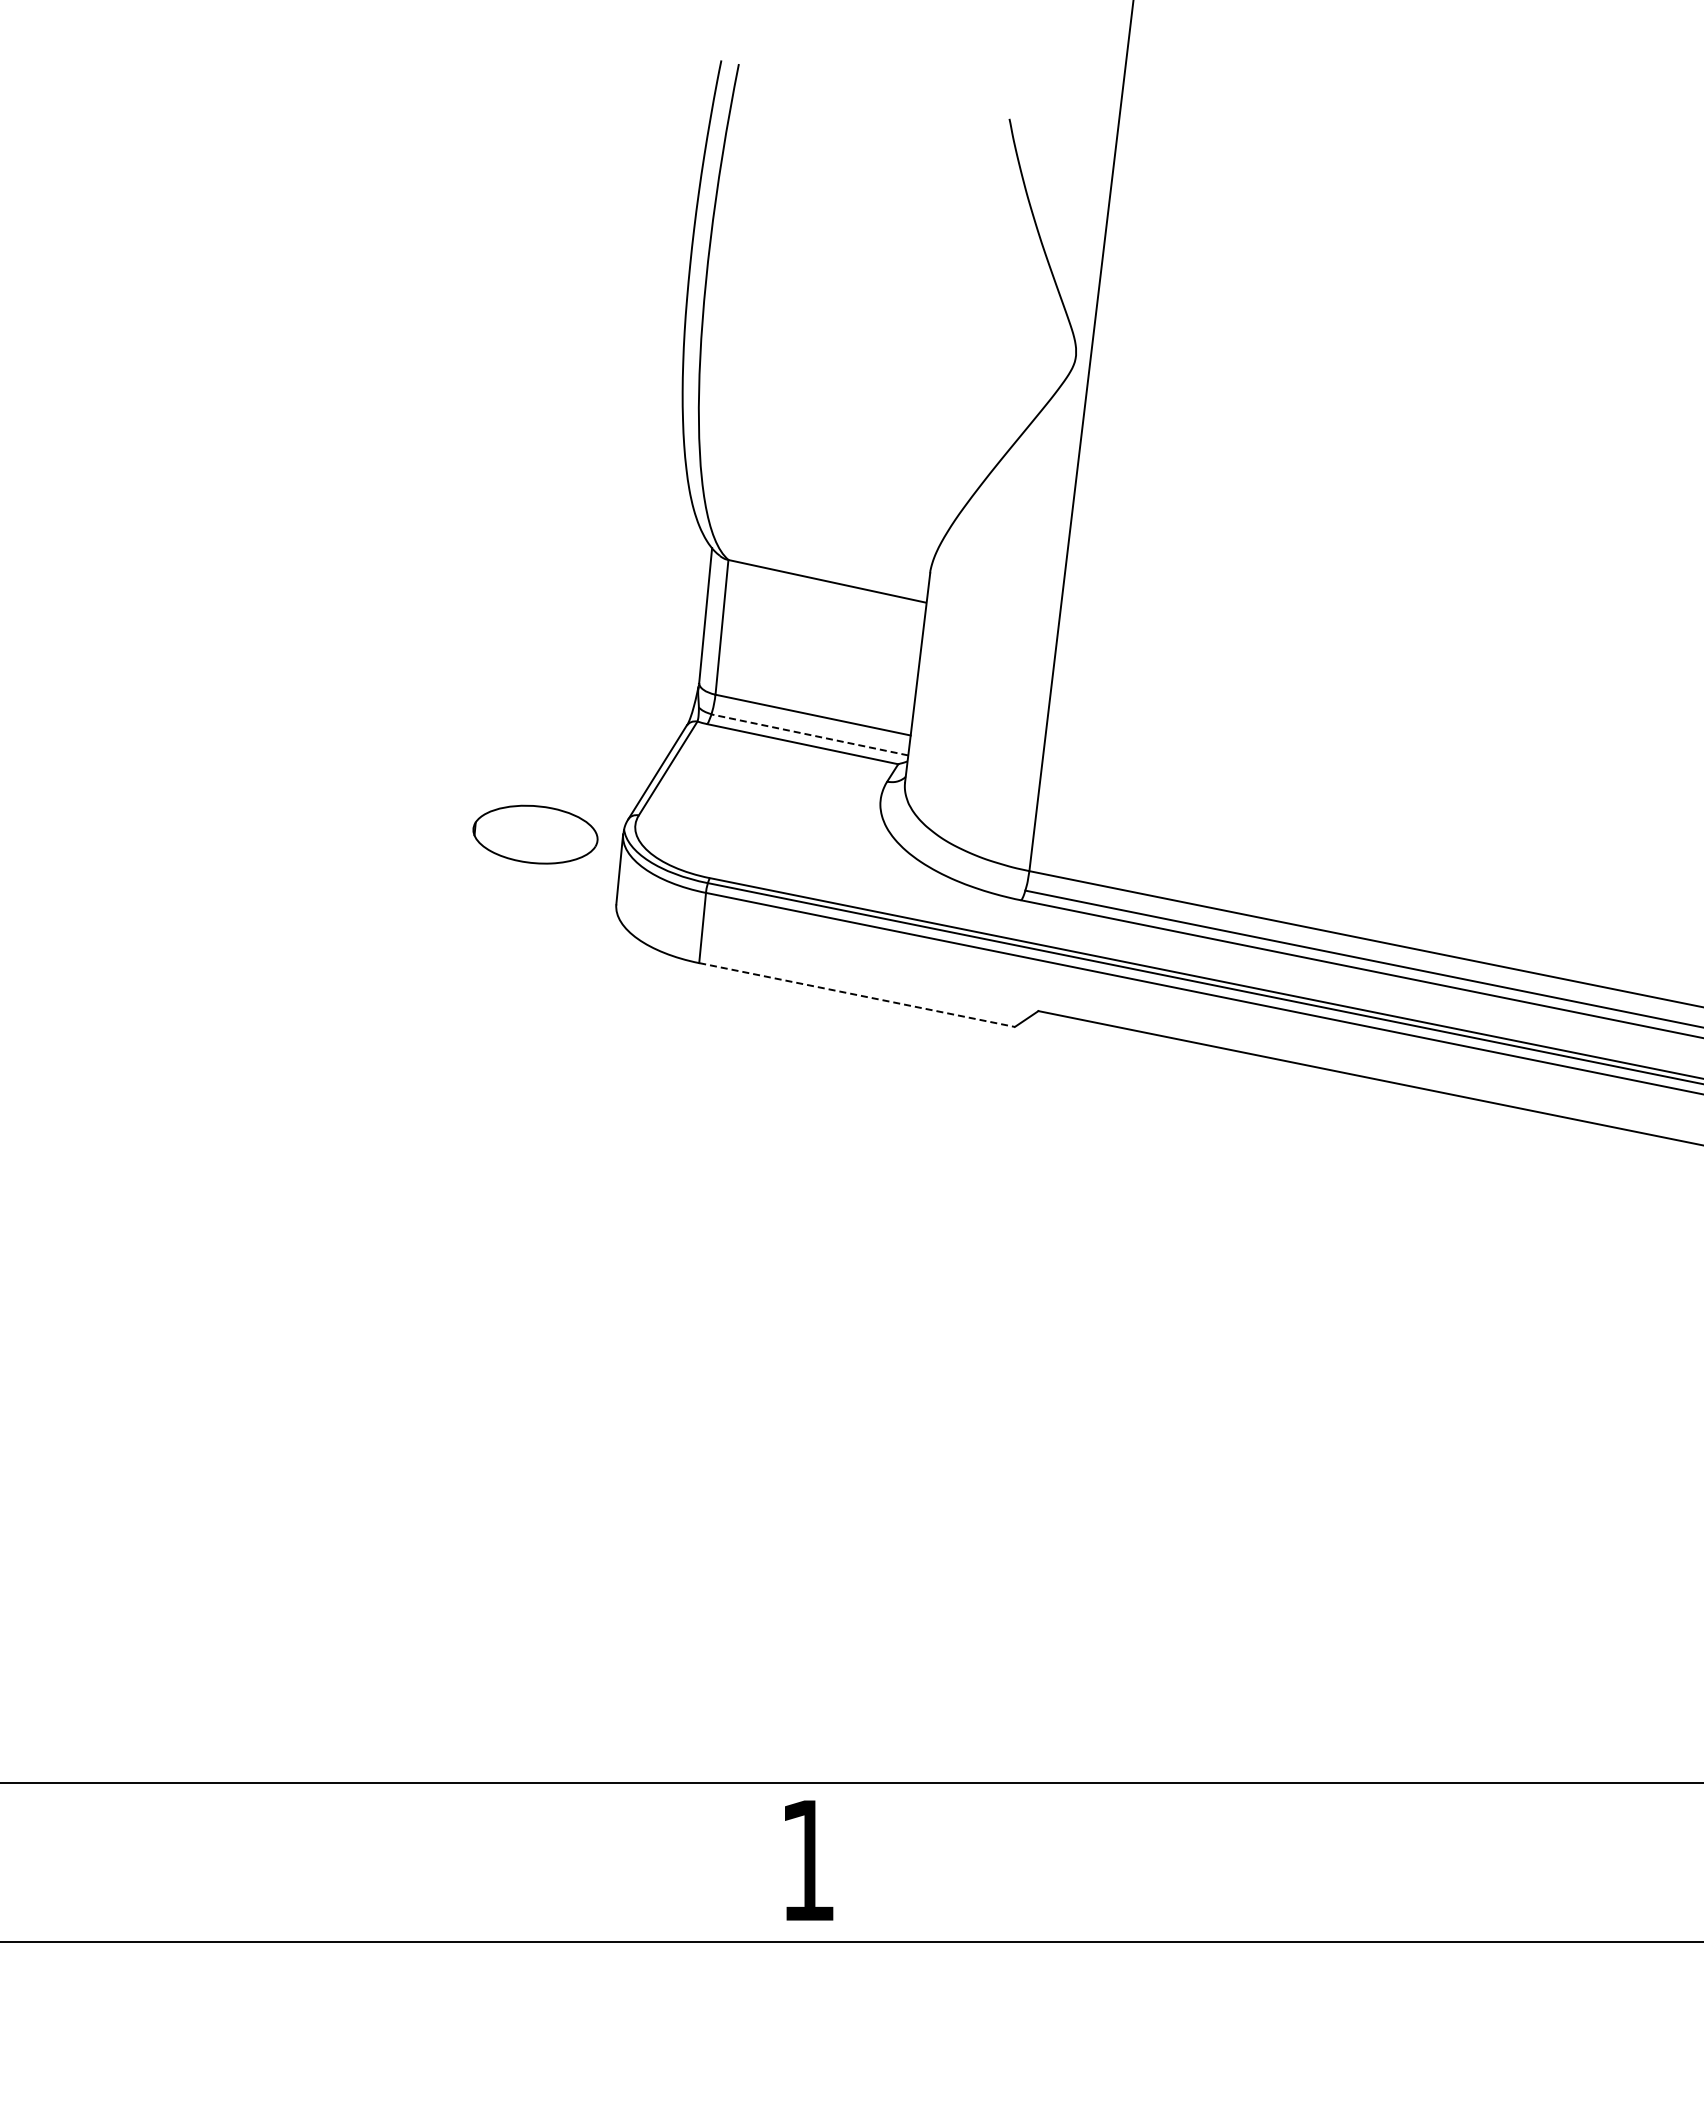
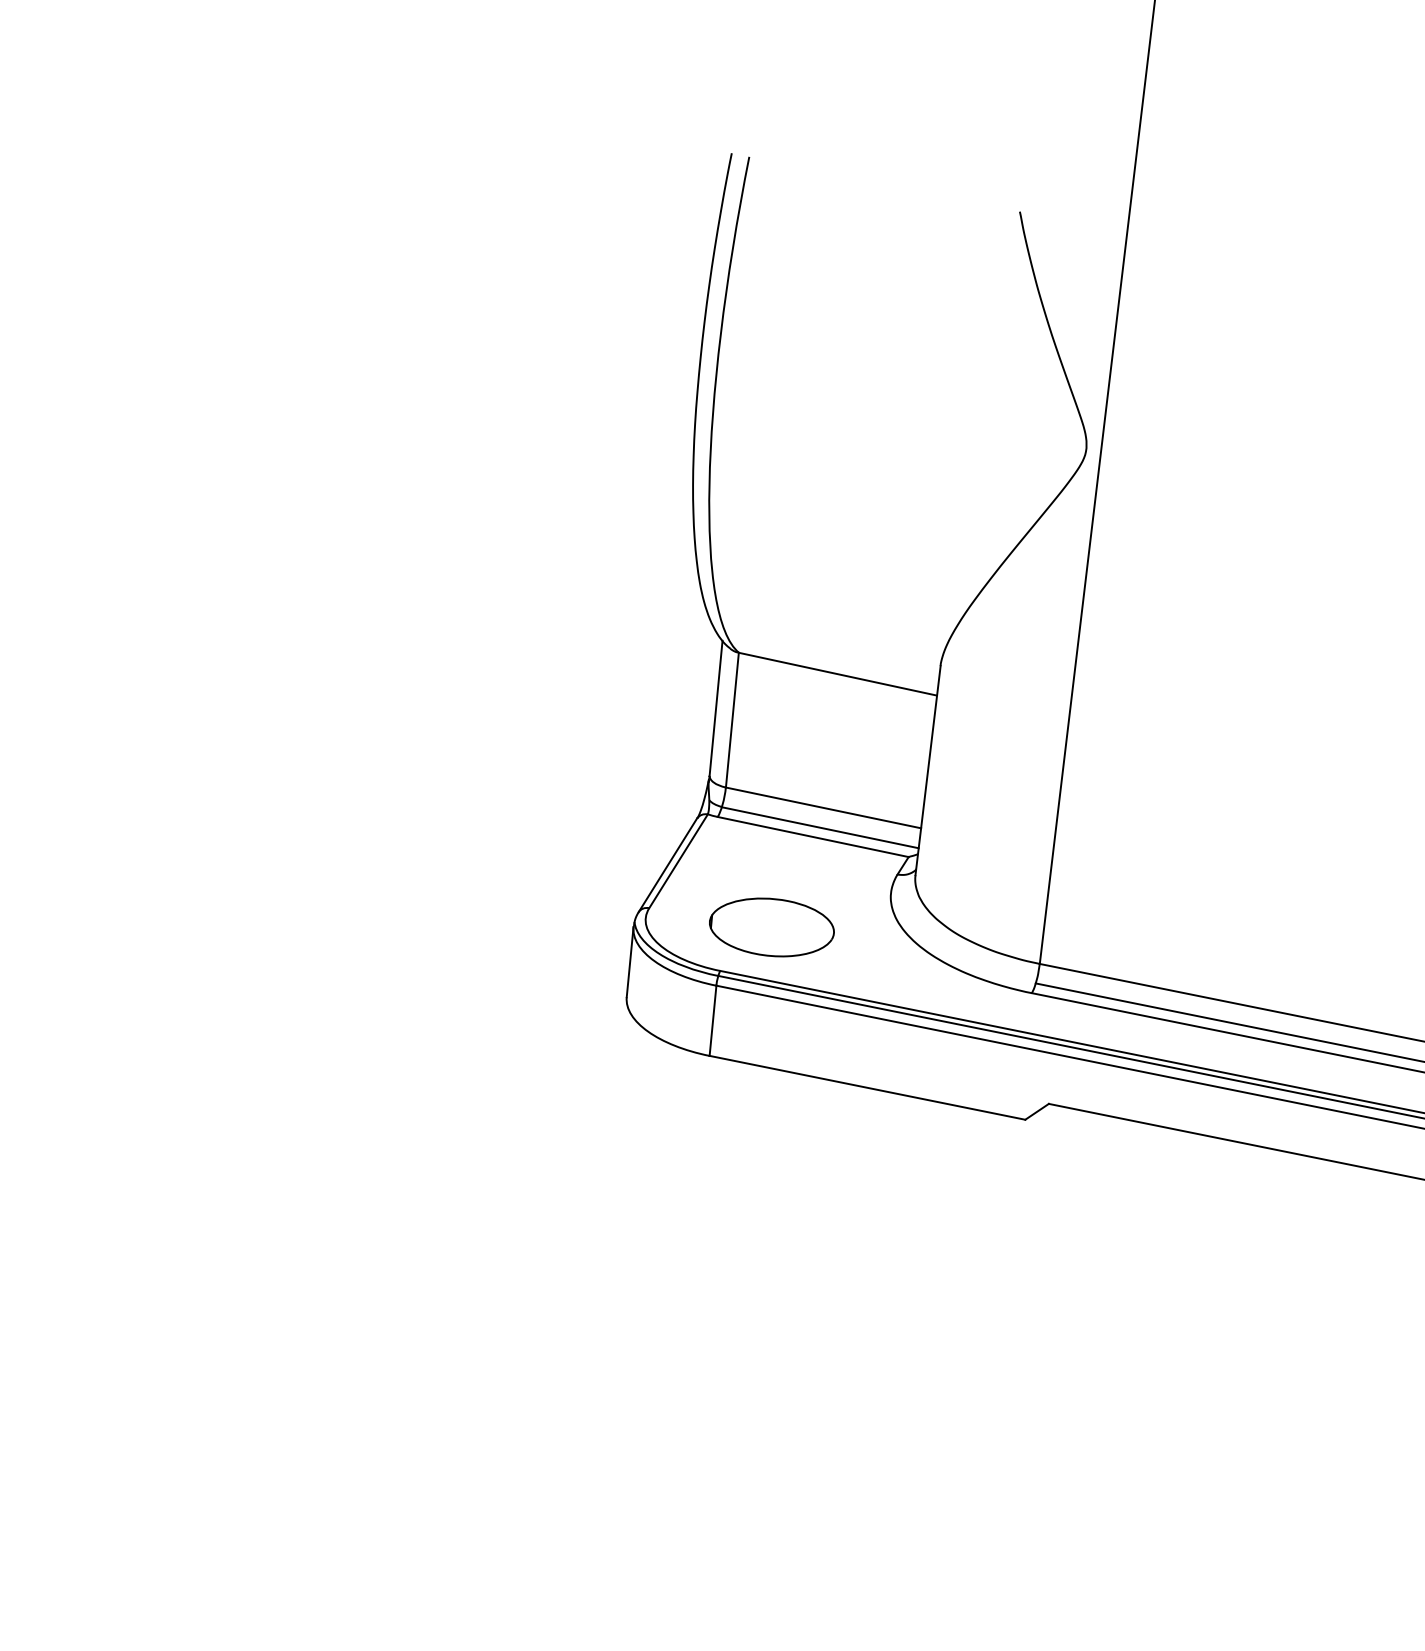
line: (809, 734) -> (819, 827), dashed -> solid
part: (535, 834) -> (771, 927), moved
line: (857, 995) -> (867, 1088), dashed -> solid

